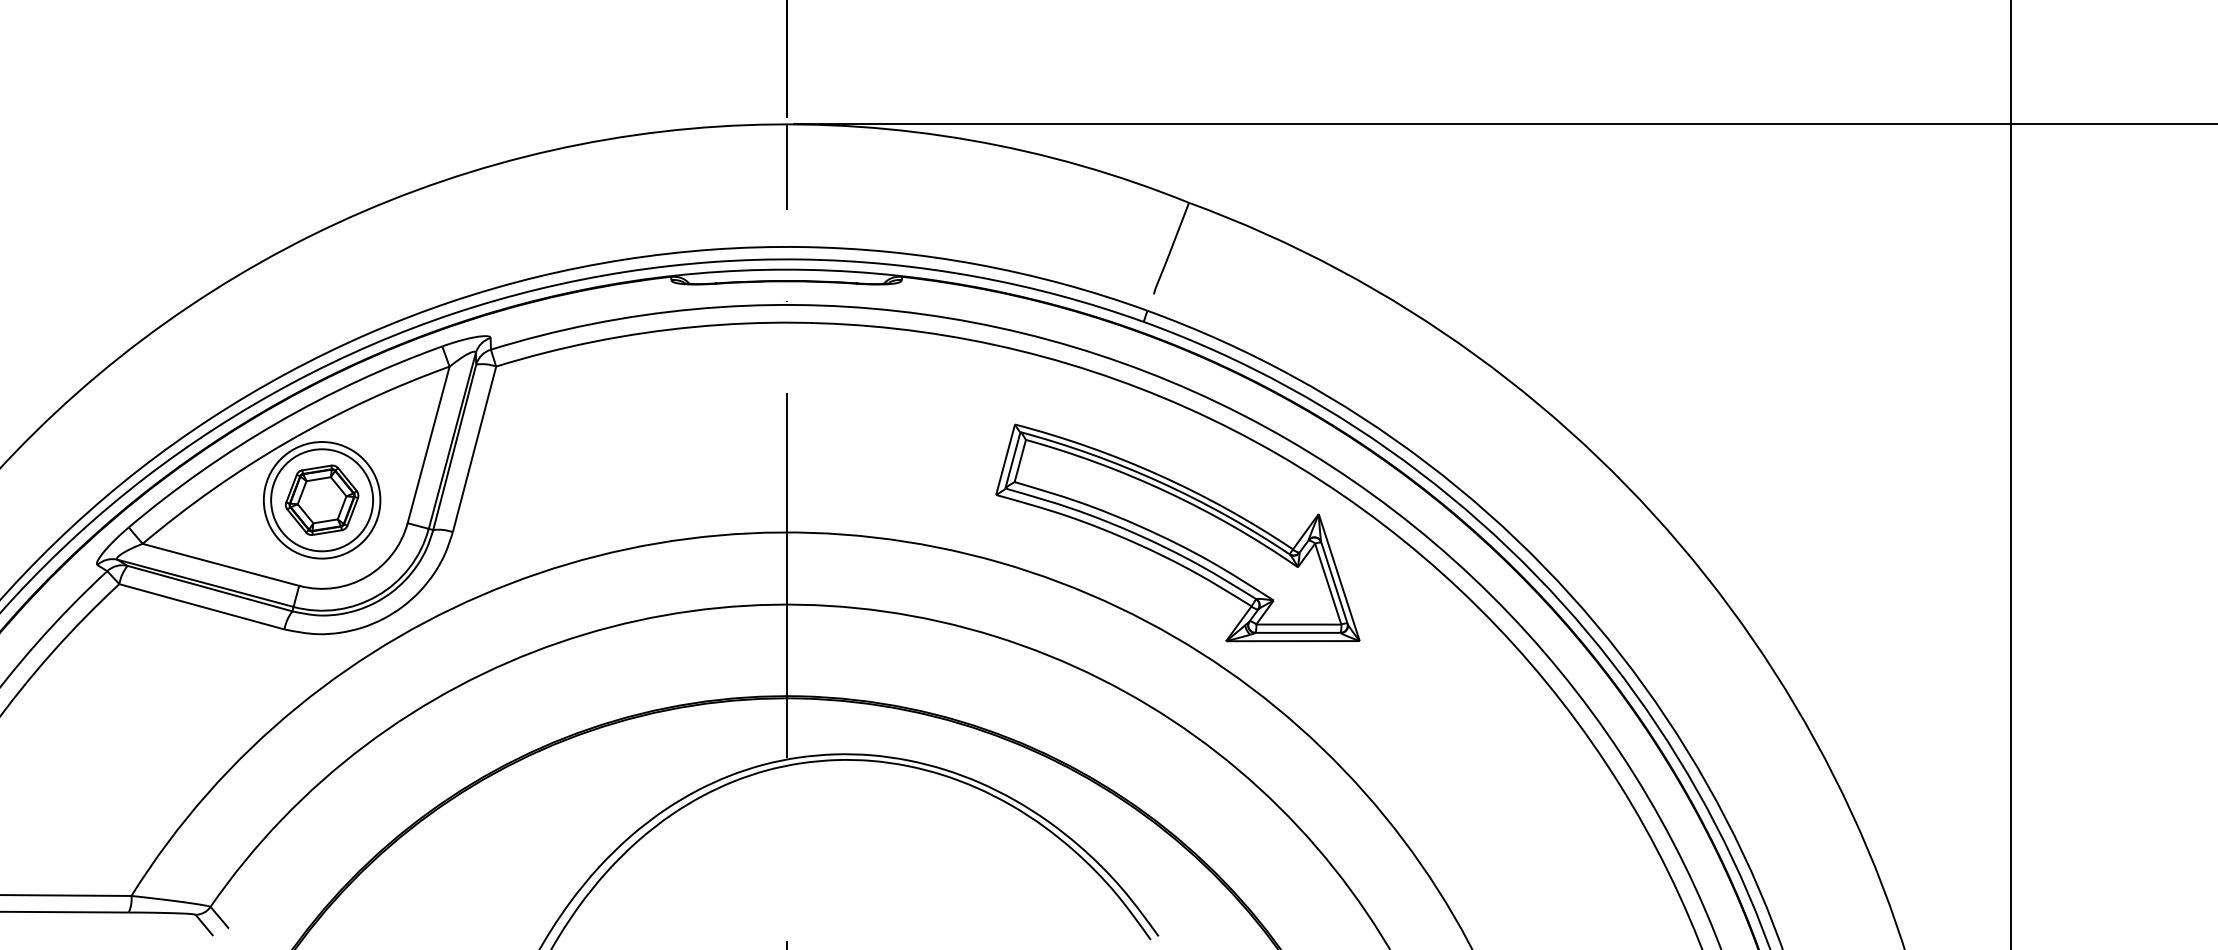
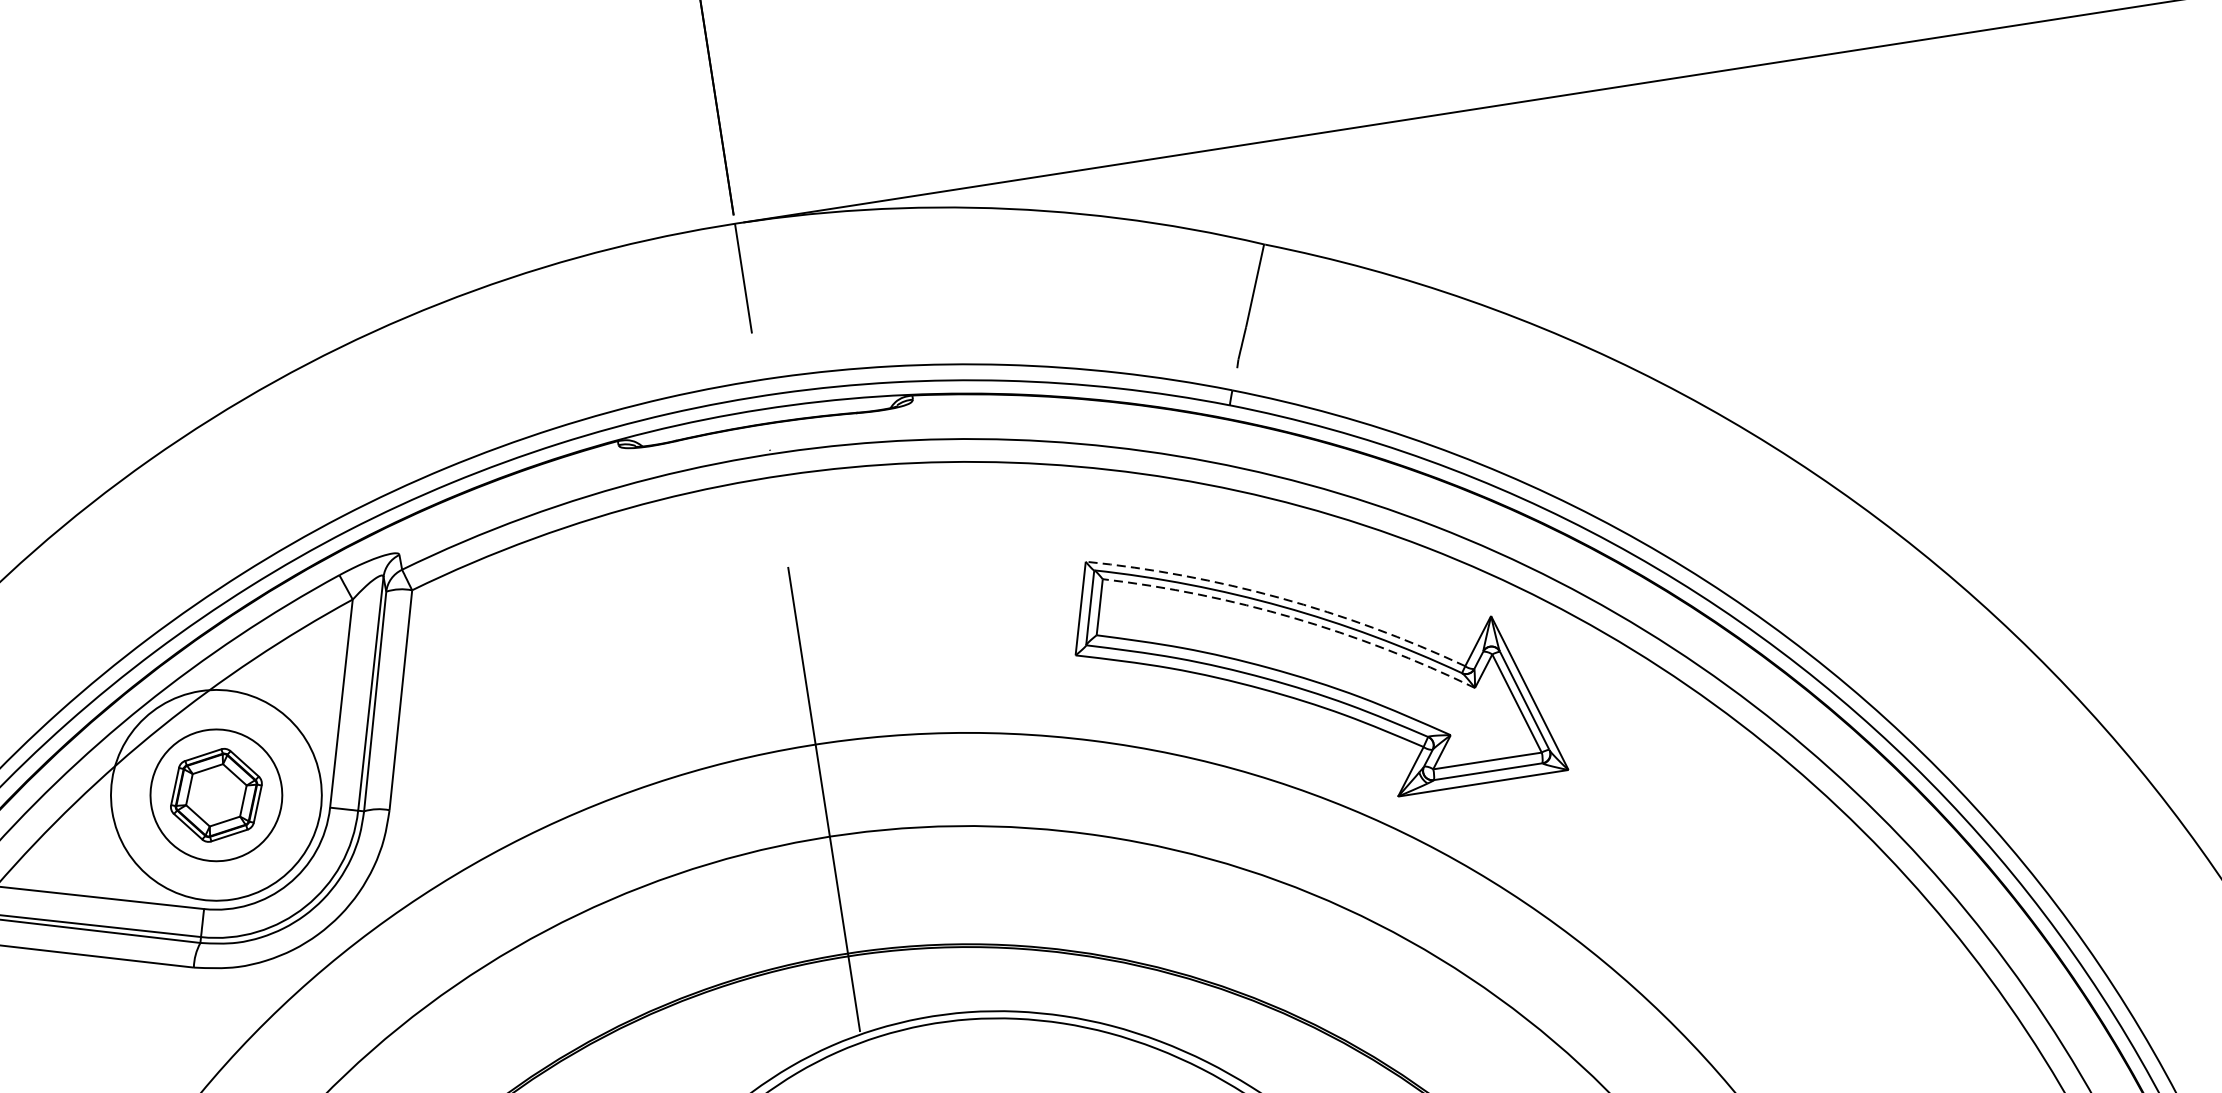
arc: (1159, 475) -> (1280, 598), solid -> dashed
arc: (1167, 492) -> (1293, 618), solid -> dashed
circle: (321, 500) -> (215, 795), size x1.4

